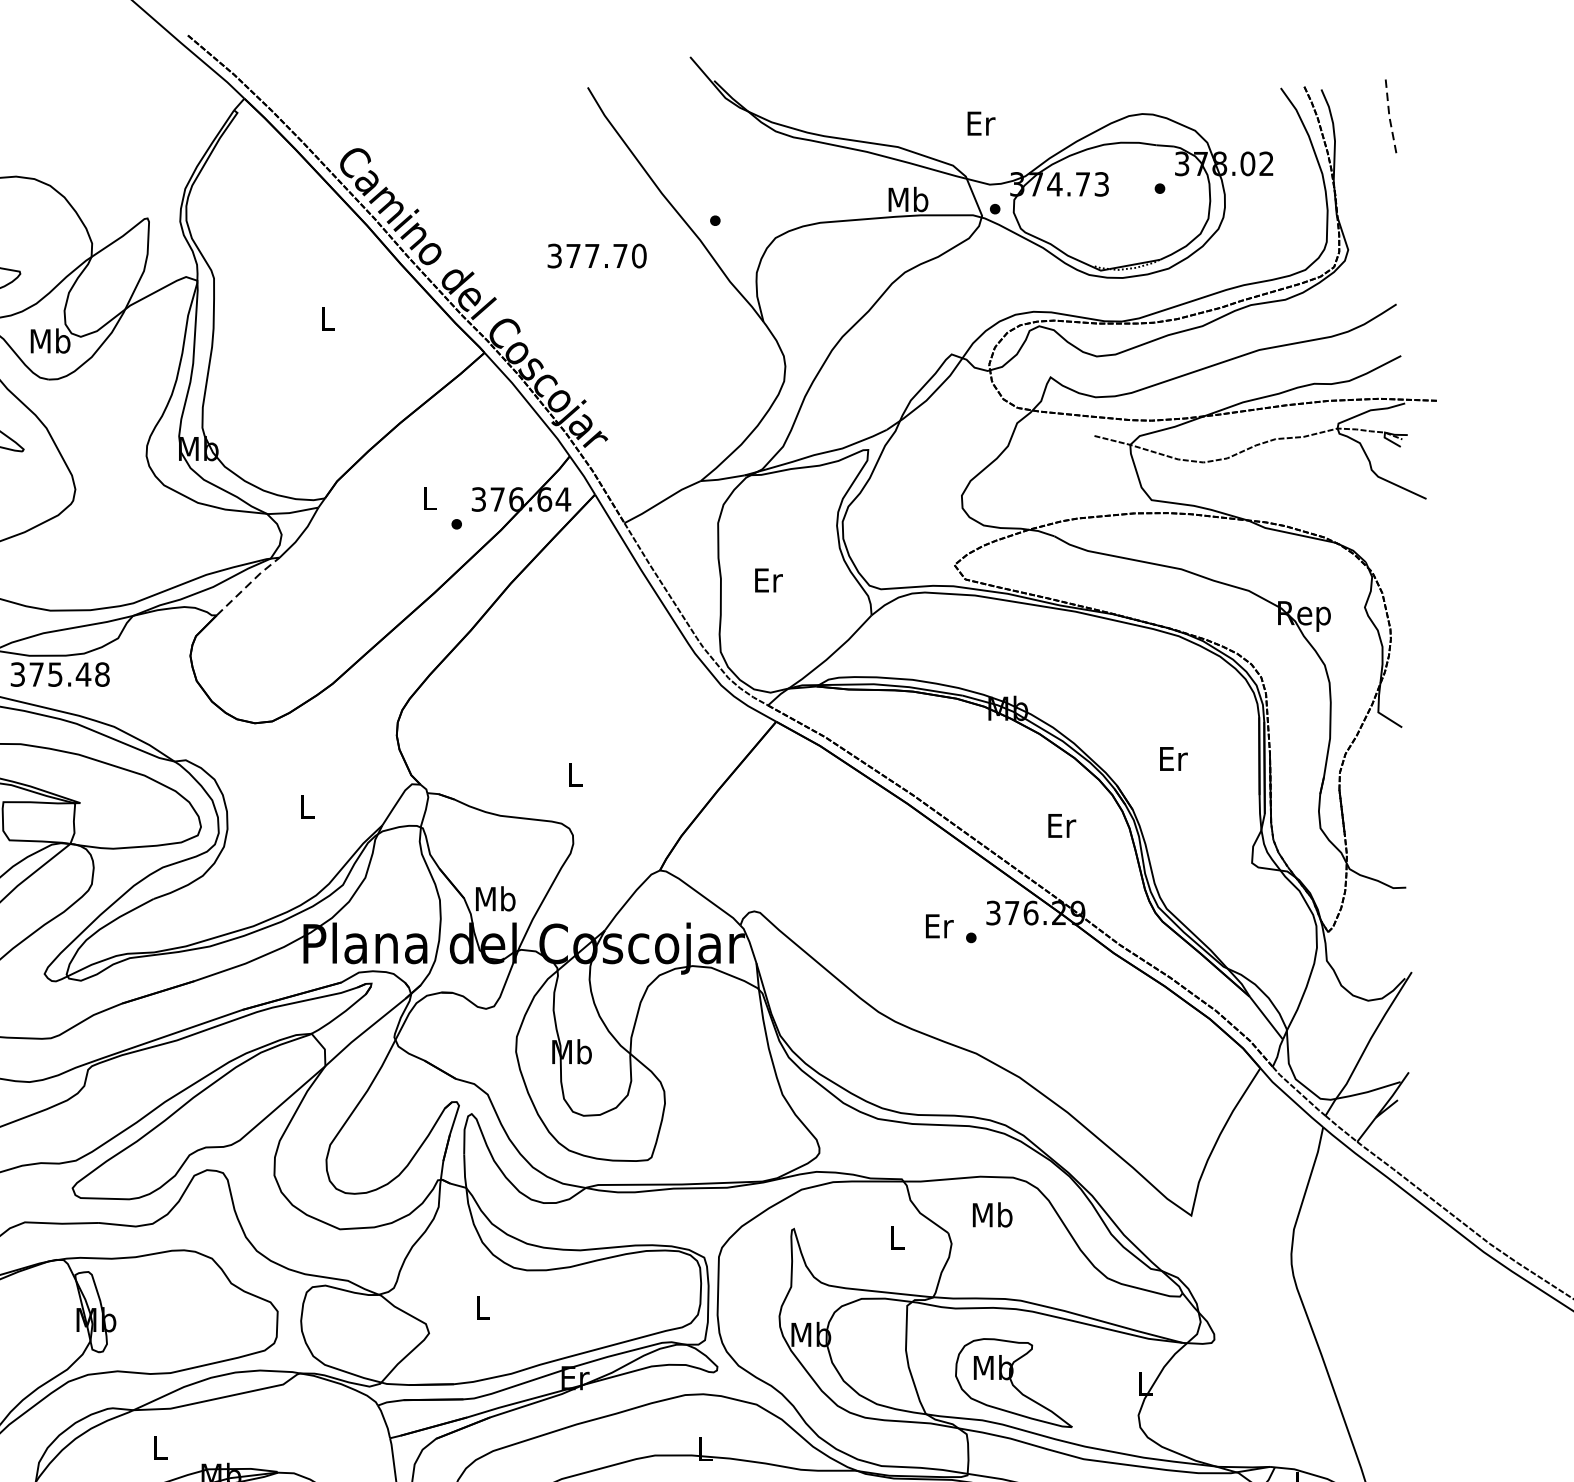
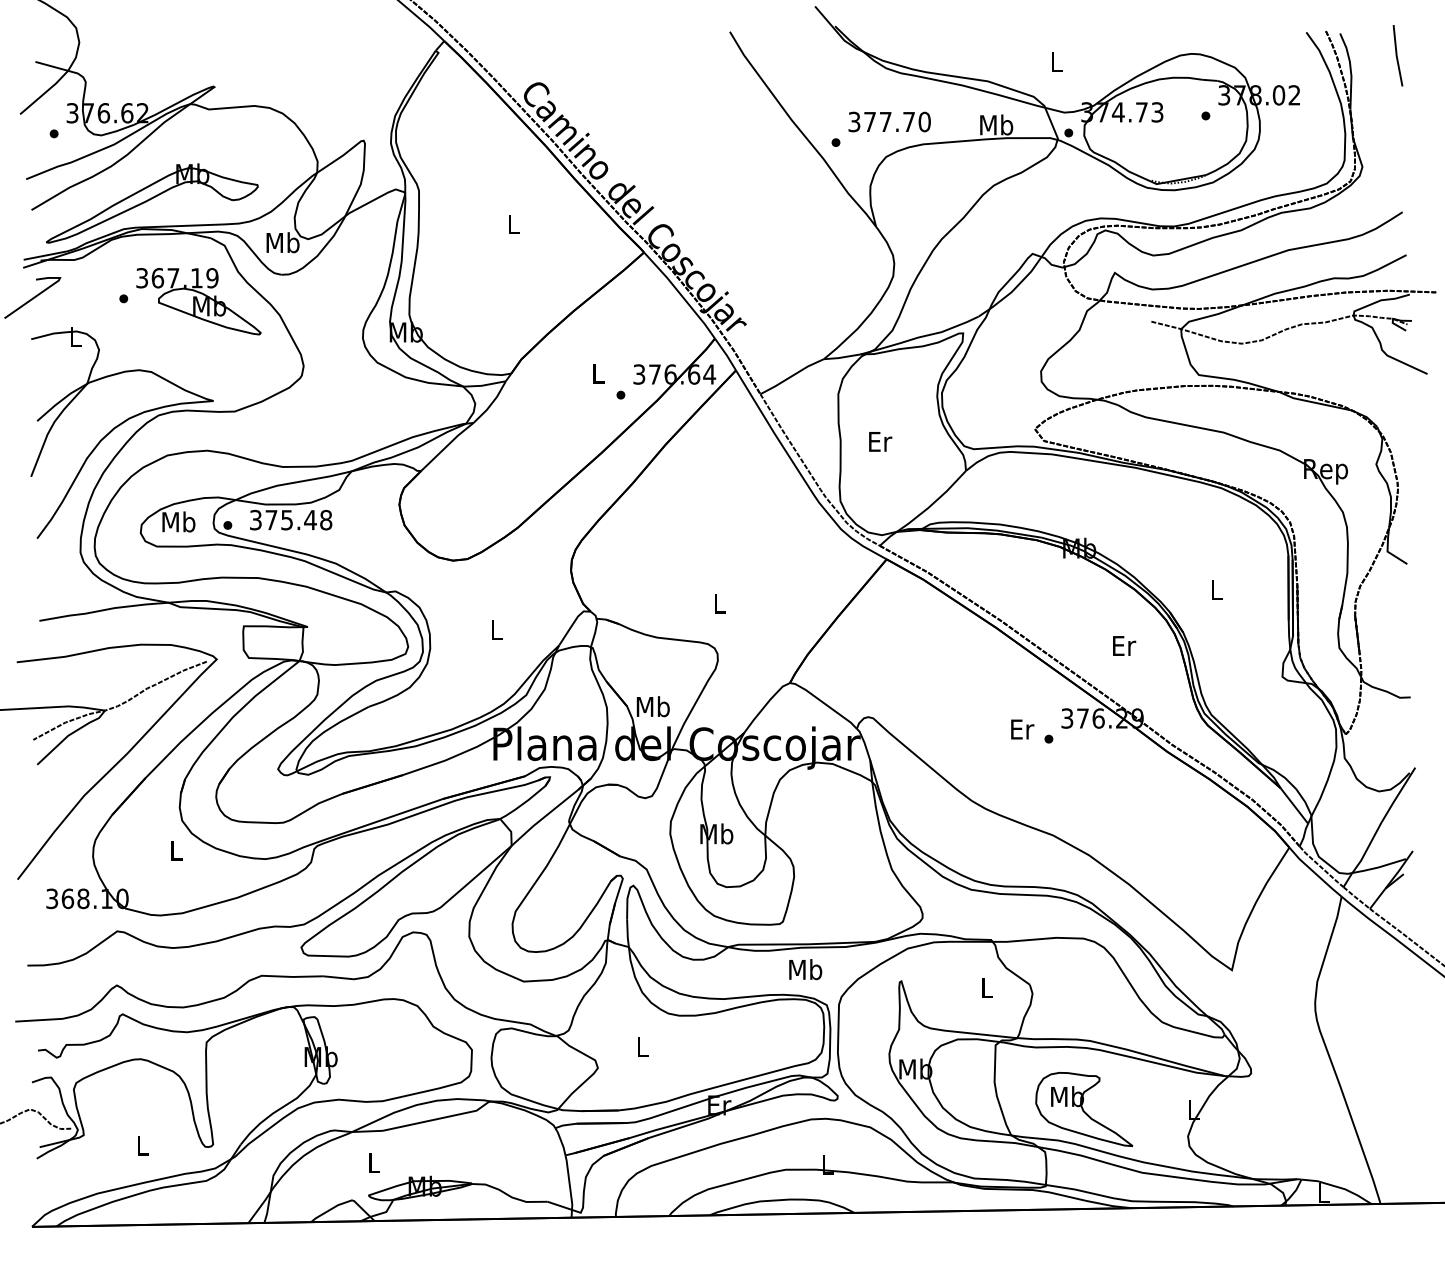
line: (1389, 117) -> (1396, 56), dashed -> solid
text: (980, 123) -> (1056, 61), Er -> L
text: (596, 255) -> (889, 121), moved
line: (248, 584) -> (447, 445), dashed -> solid
text: (1173, 759) -> (1217, 590), Er -> L
text: (992, 1214) -> (805, 969), moved

